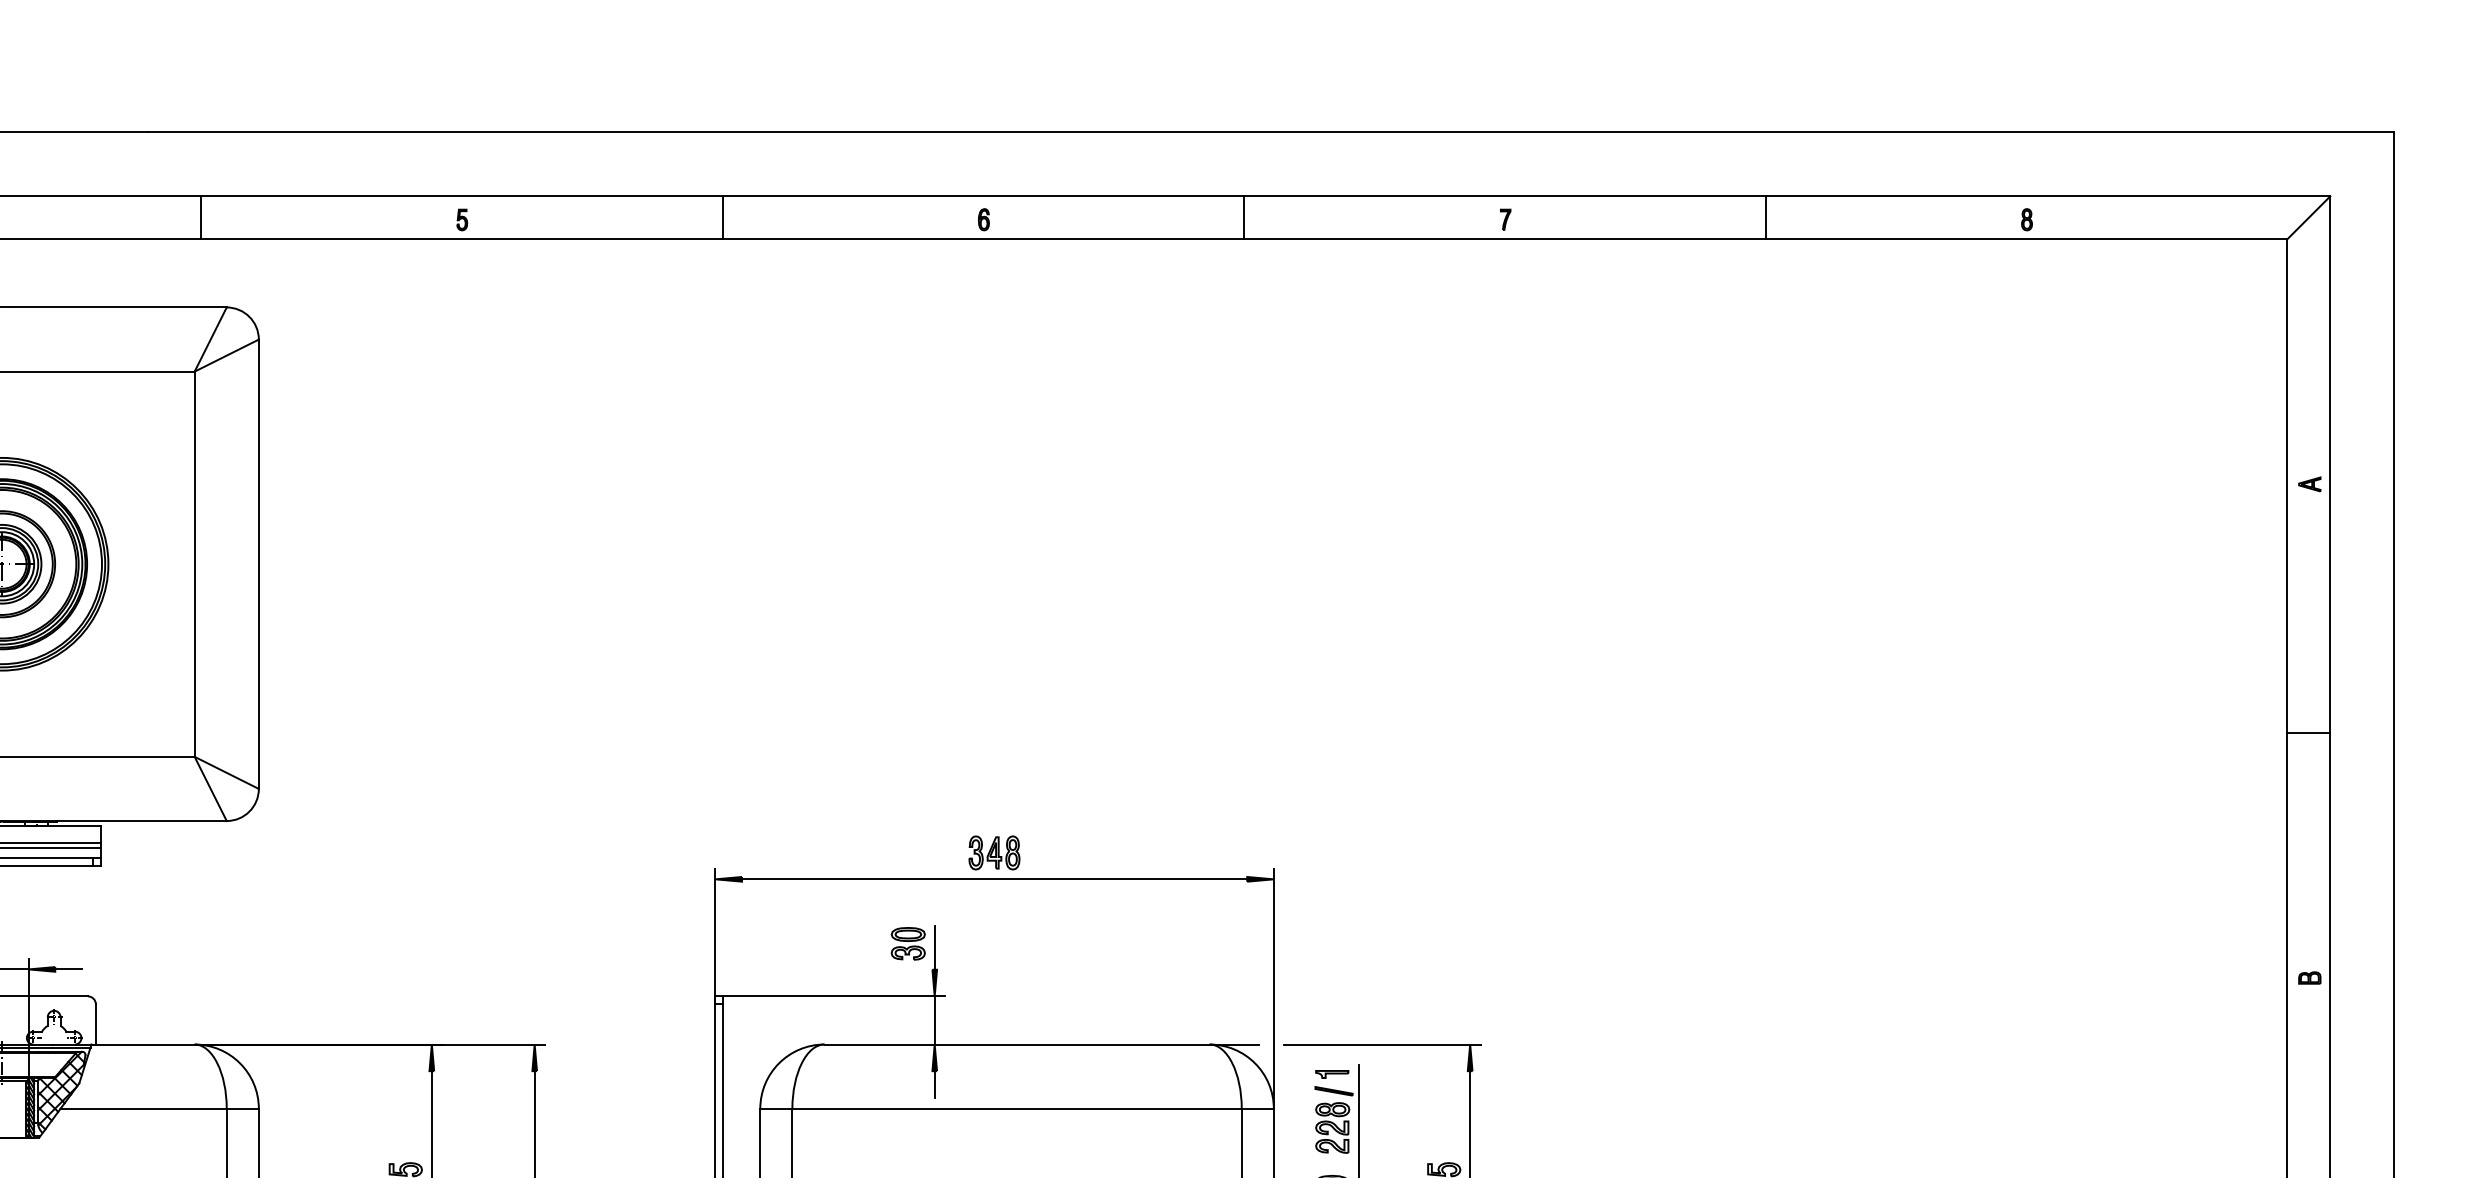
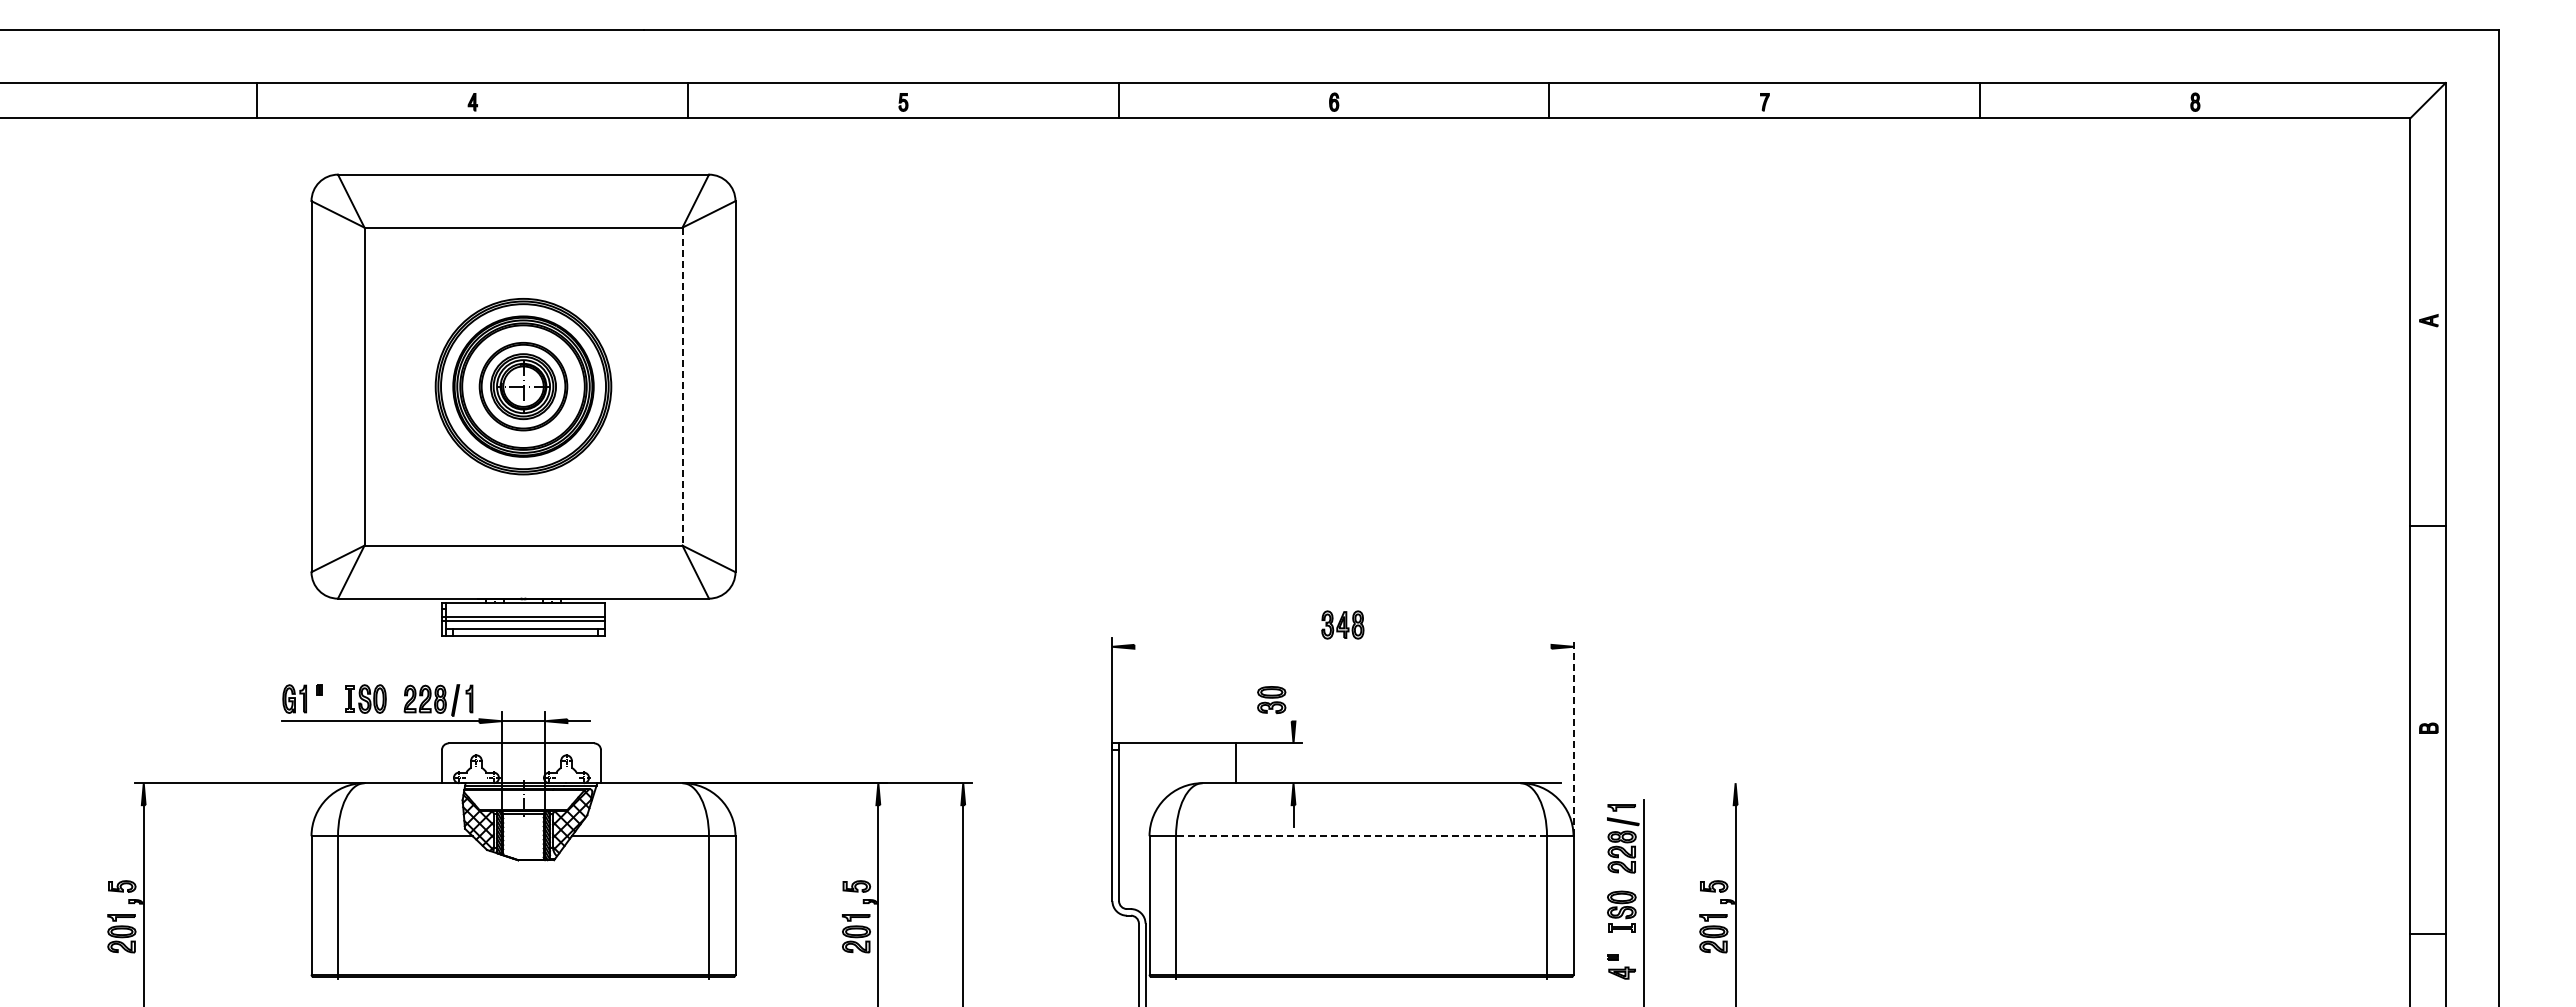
line: (194, 564) -> (682, 386), solid -> dashed
line: (994, 878) -> (1342, 646), removed
line: (934, 947) -> (1293, 703), removed
line: (1273, 987) -> (1573, 736), solid -> dashed
line: (934, 1020) -> (1235, 763), moved
line: (1382, 1044) -> (1663, 783), removed
line: (1017, 1109) -> (1361, 836), solid -> dashed

